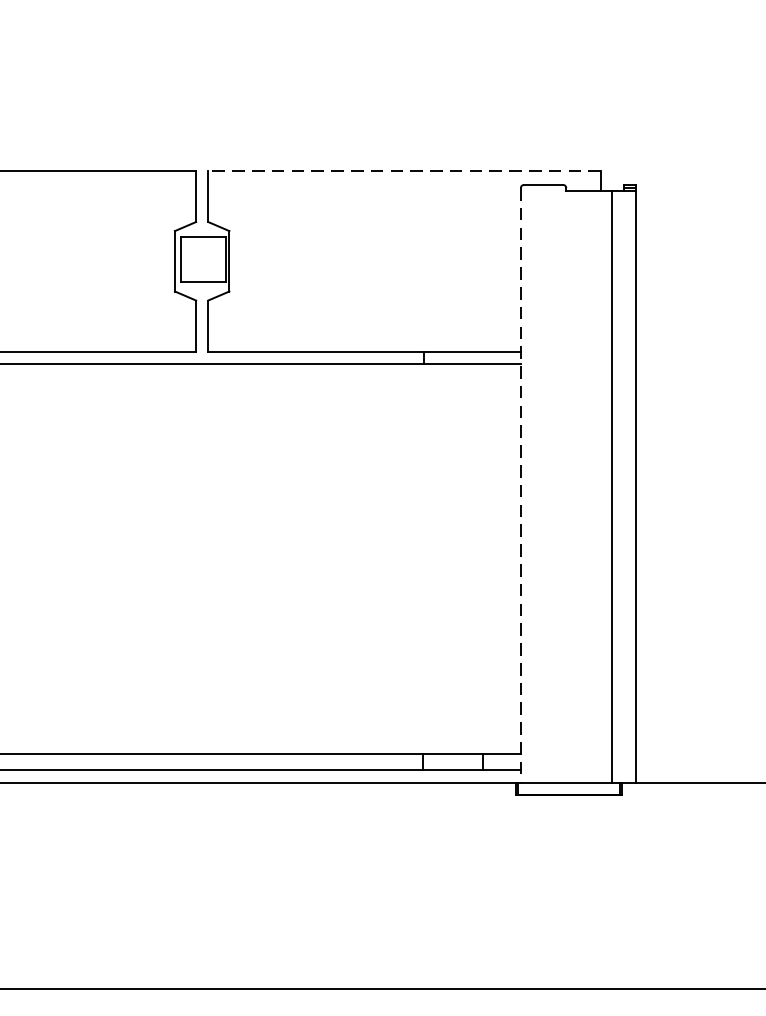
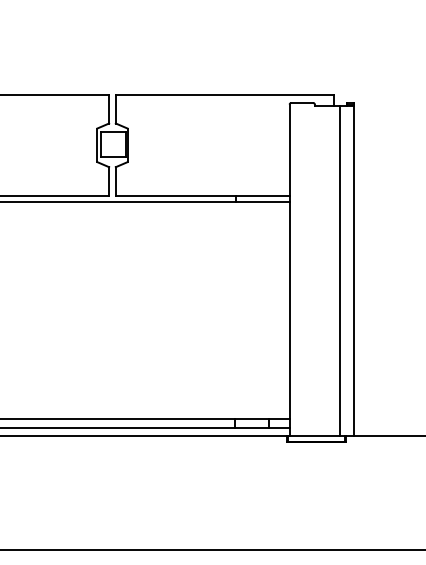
line: (403, 169) -> (224, 94), dashed -> solid
line: (520, 486) -> (289, 270), dashed -> solid

